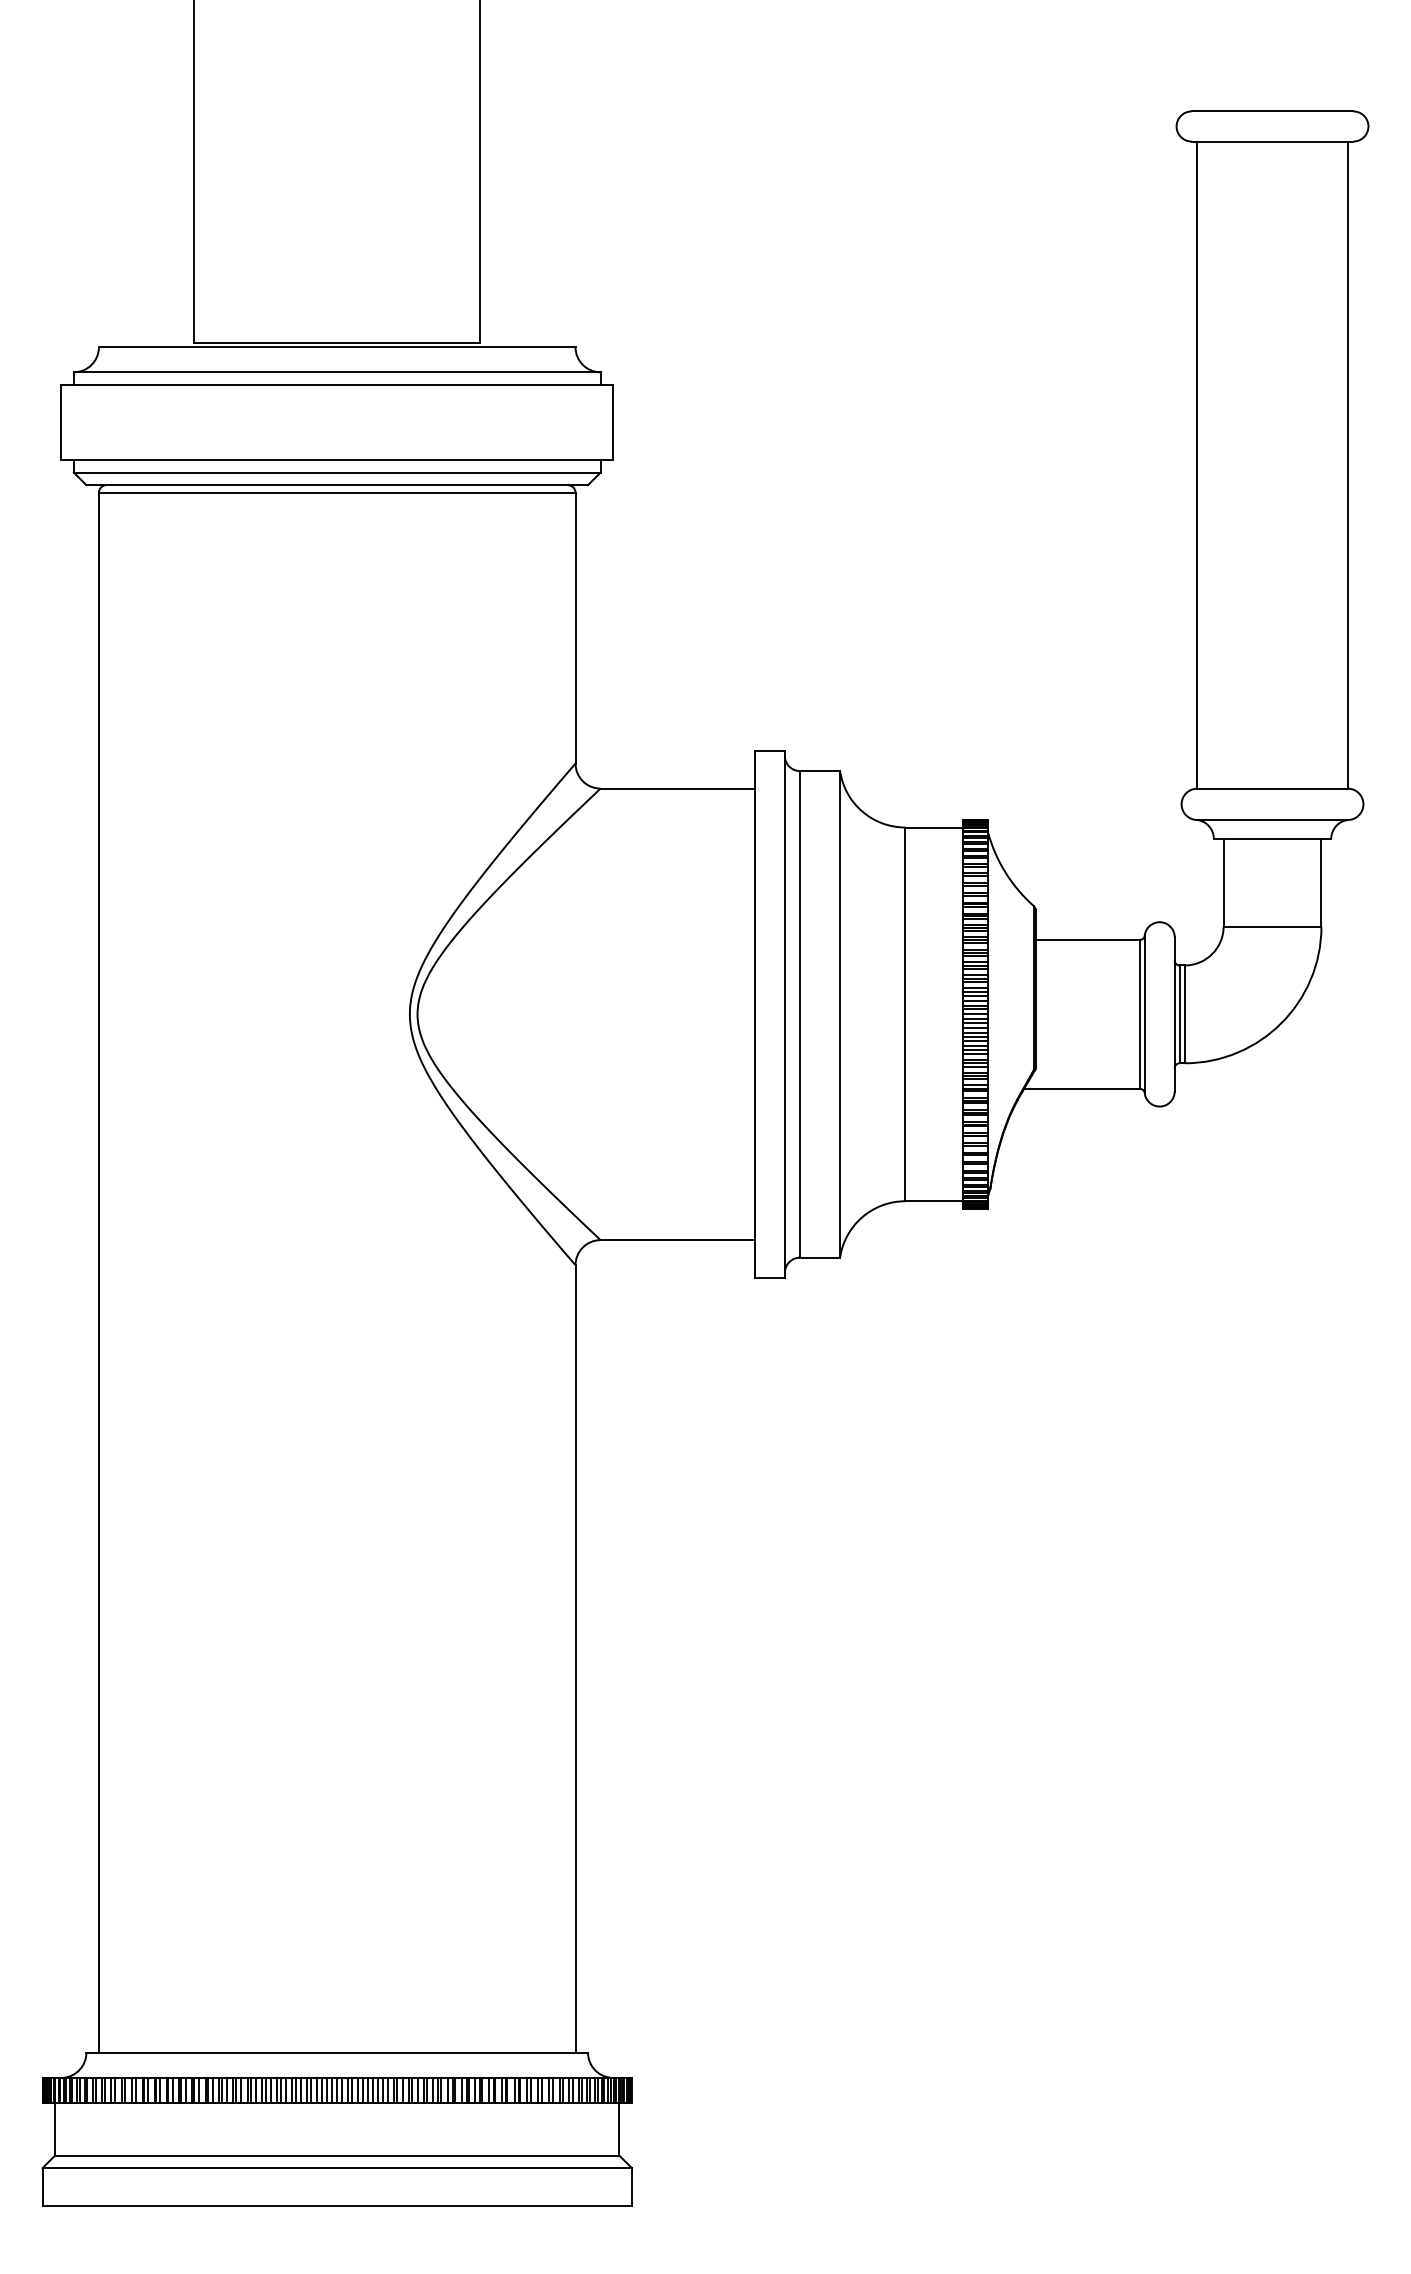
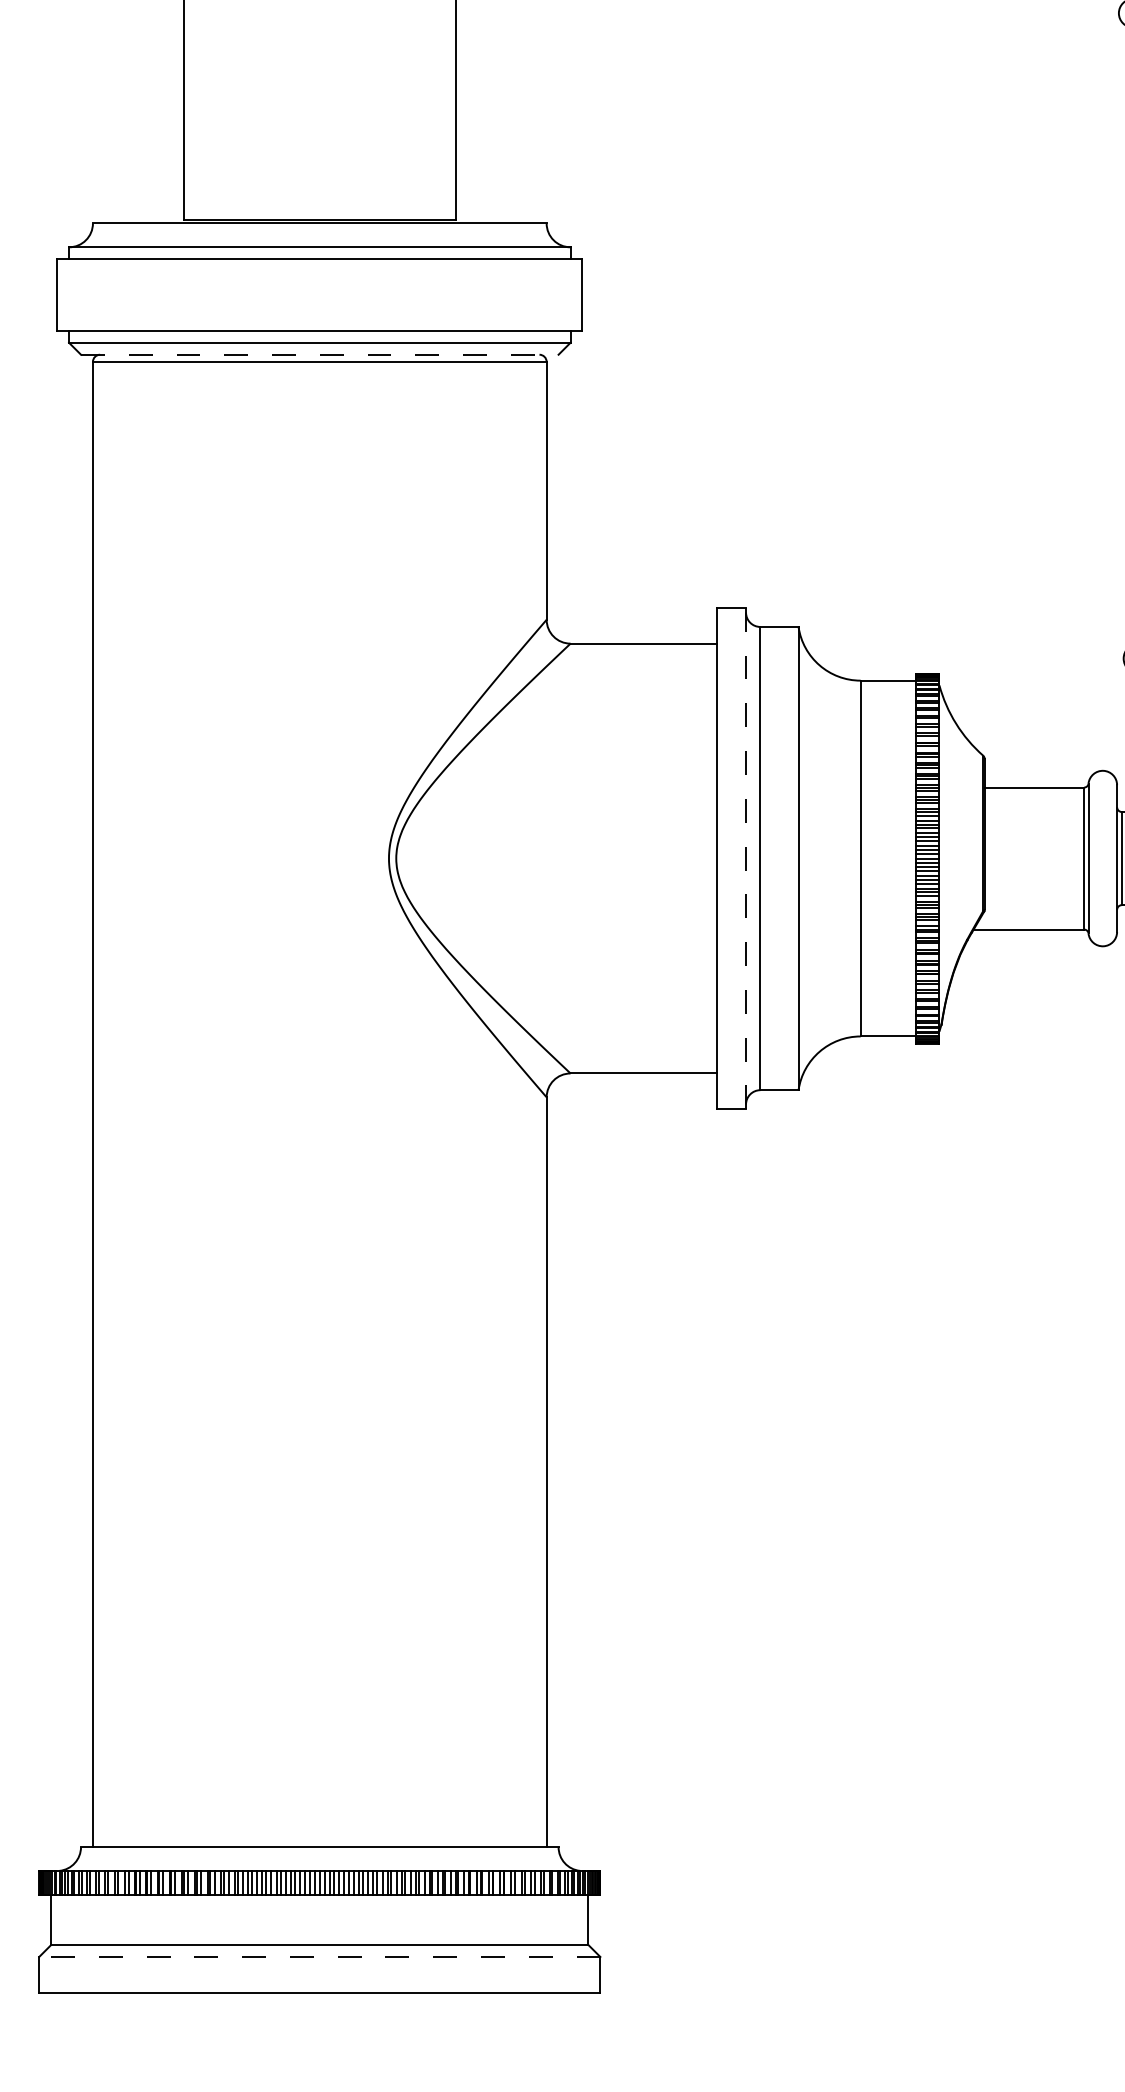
line: (337, 485) -> (320, 355), solid -> dashed
line: (784, 1013) -> (745, 857), solid -> dashed
line: (337, 2168) -> (320, 1957), solid -> dashed

